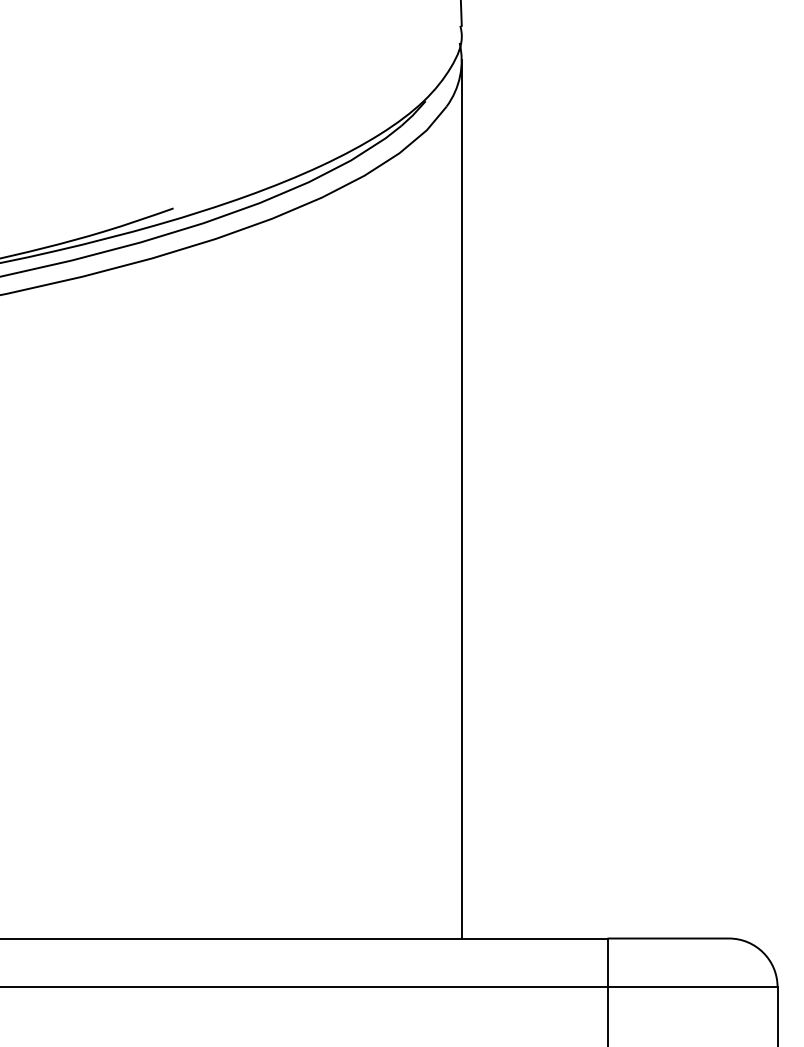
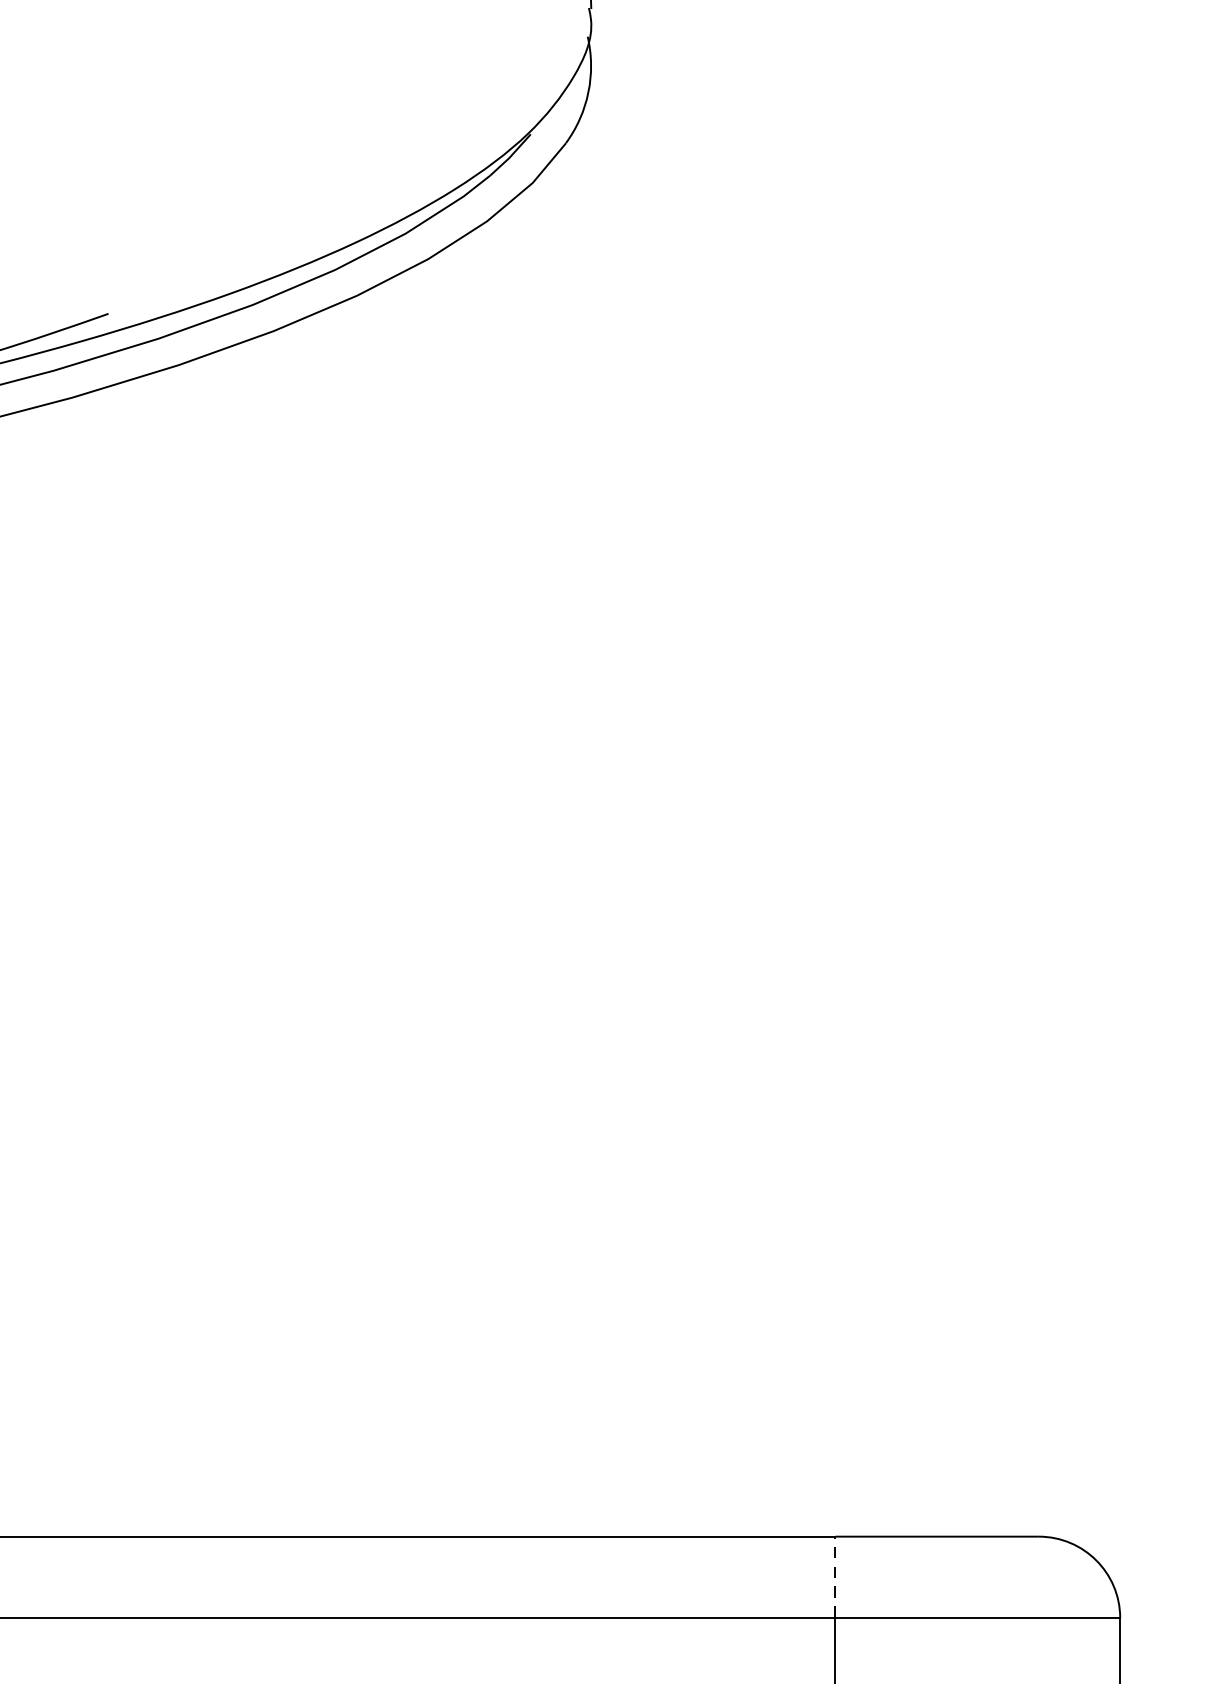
line: (461, 499) -> (590, 801), removed
line: (607, 962) -> (835, 1576), solid -> dashed

